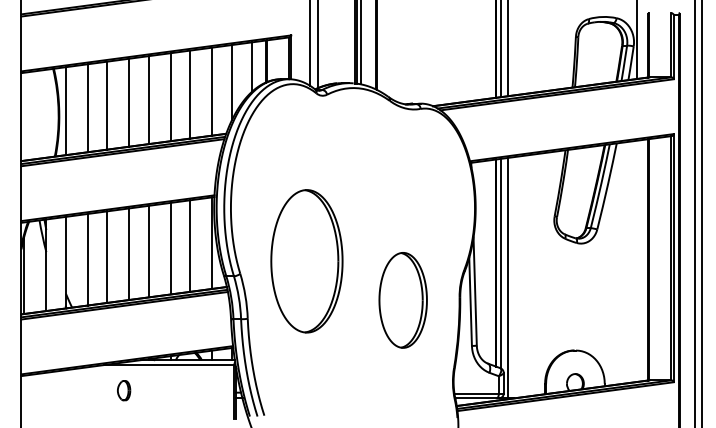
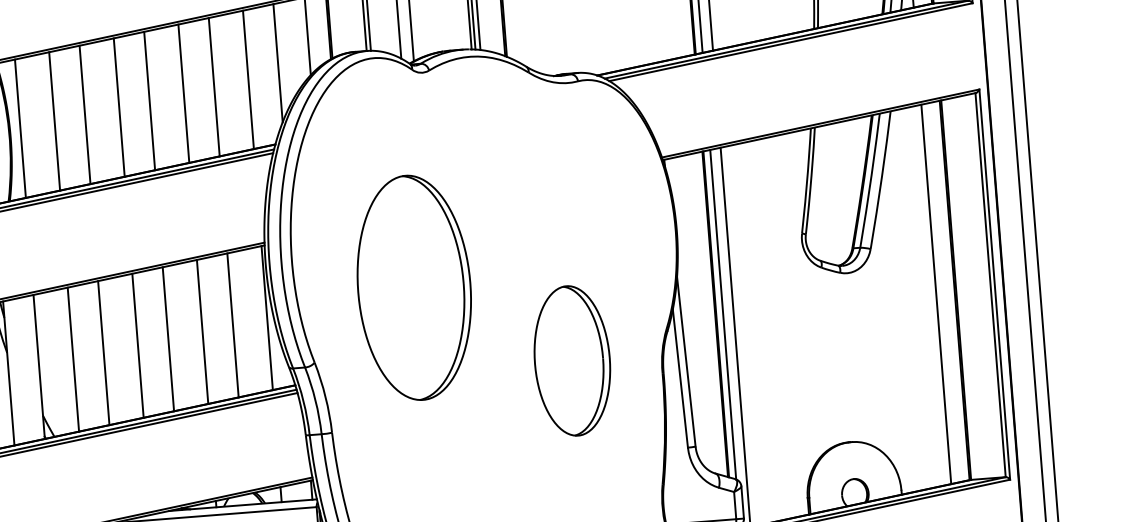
part: (306, 261) -> (413, 288), moved
line: (636, 261) -> (936, 294), added
part: (402, 300) -> (571, 361), moved

